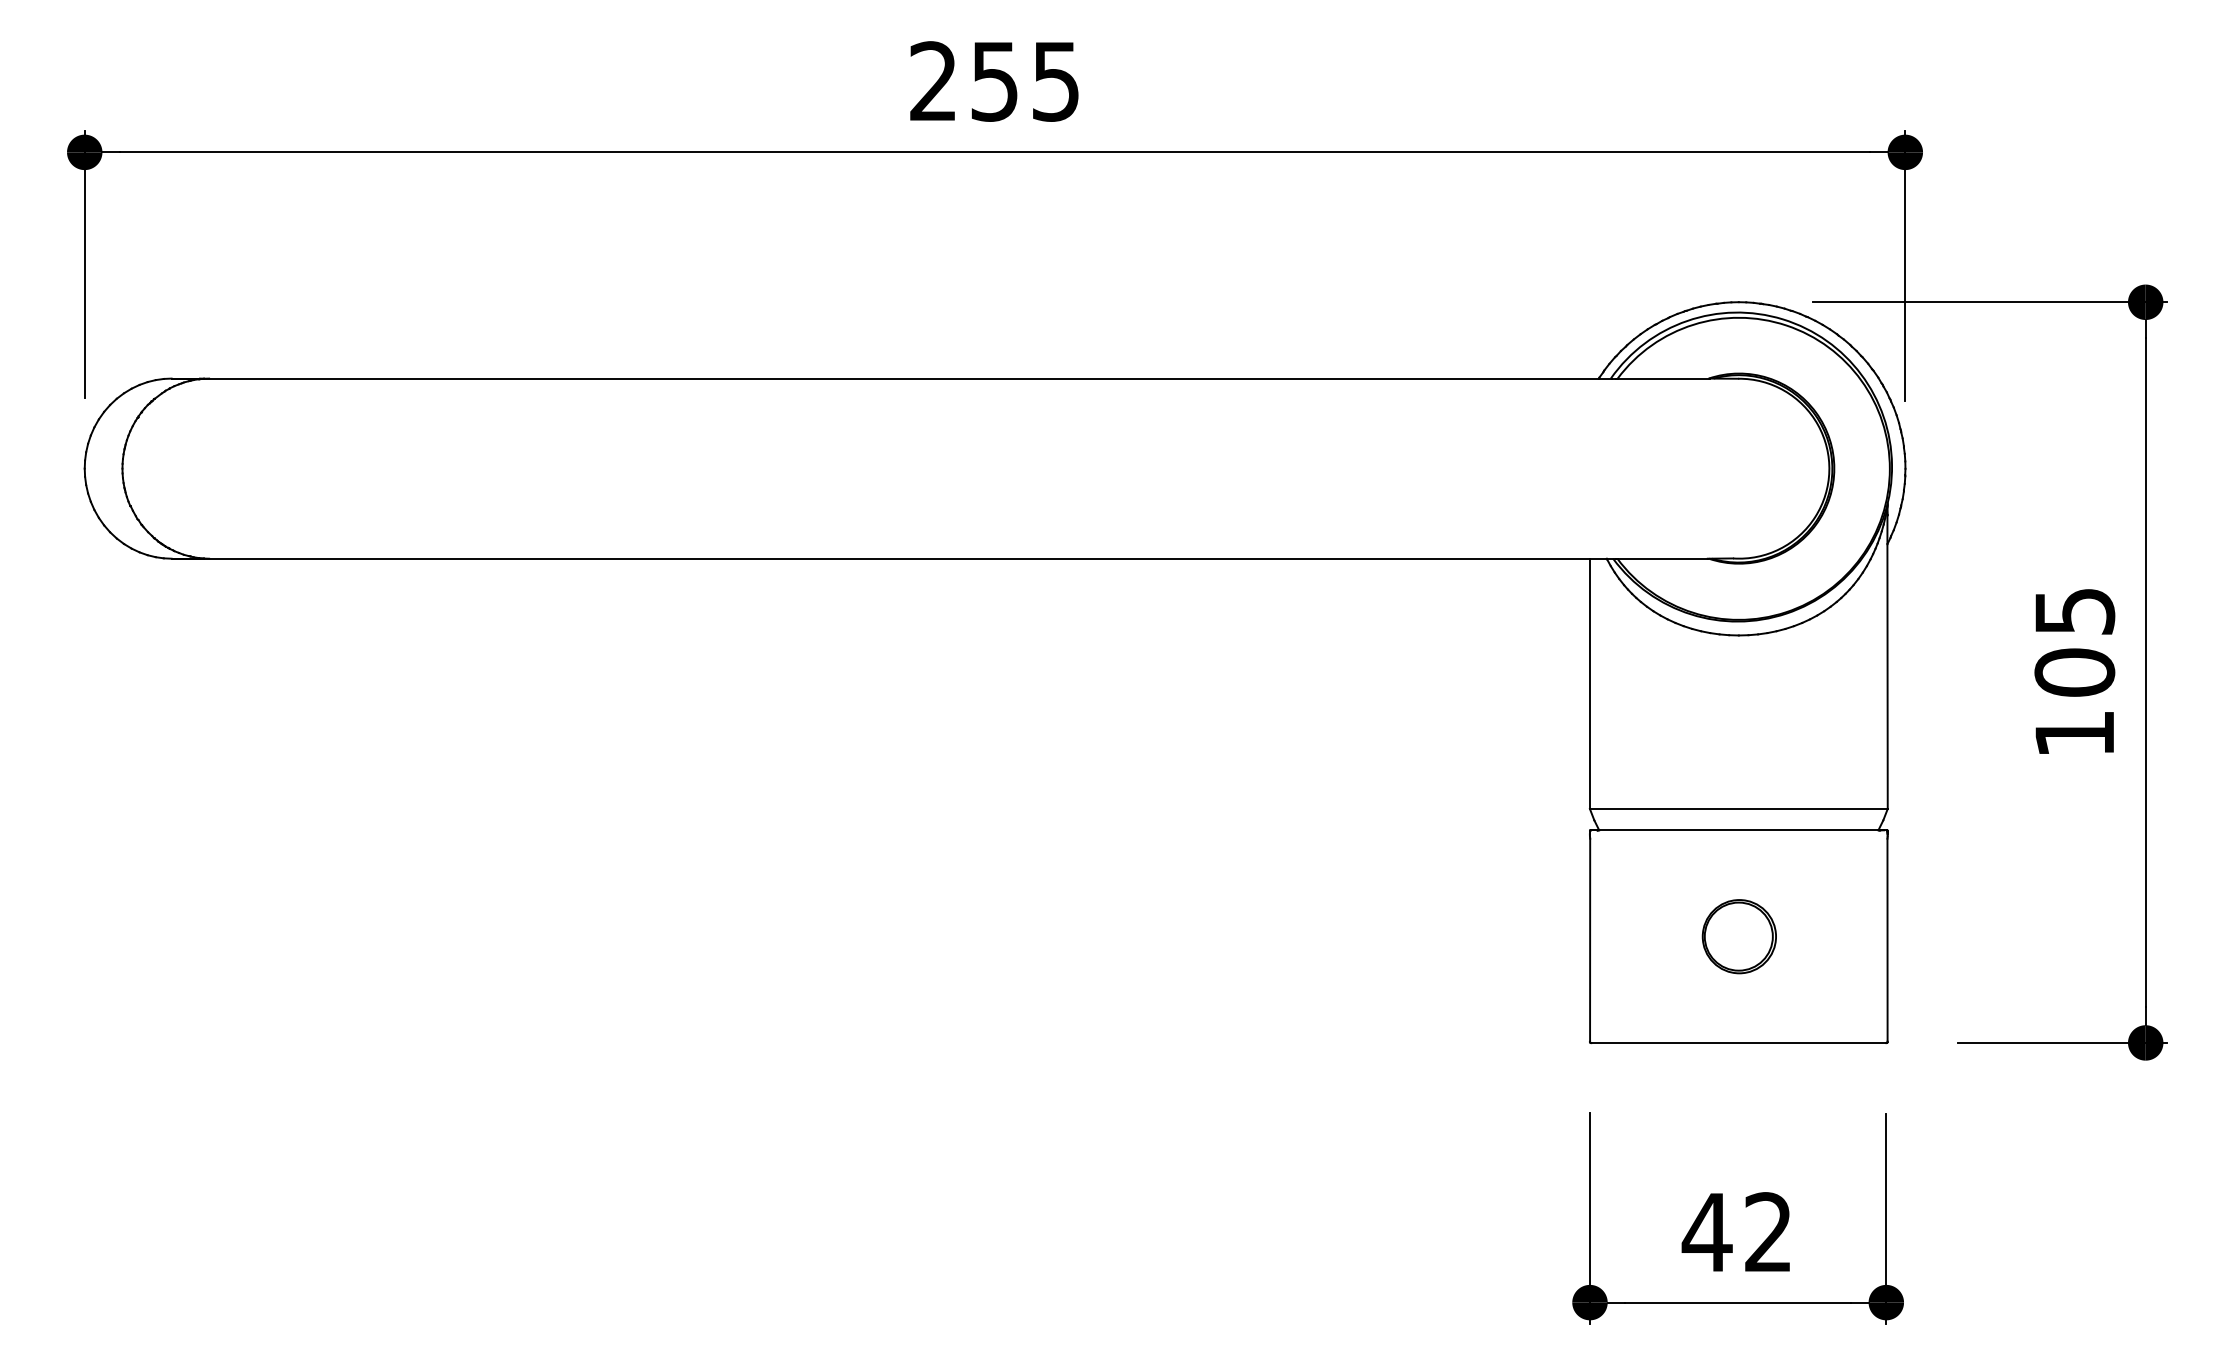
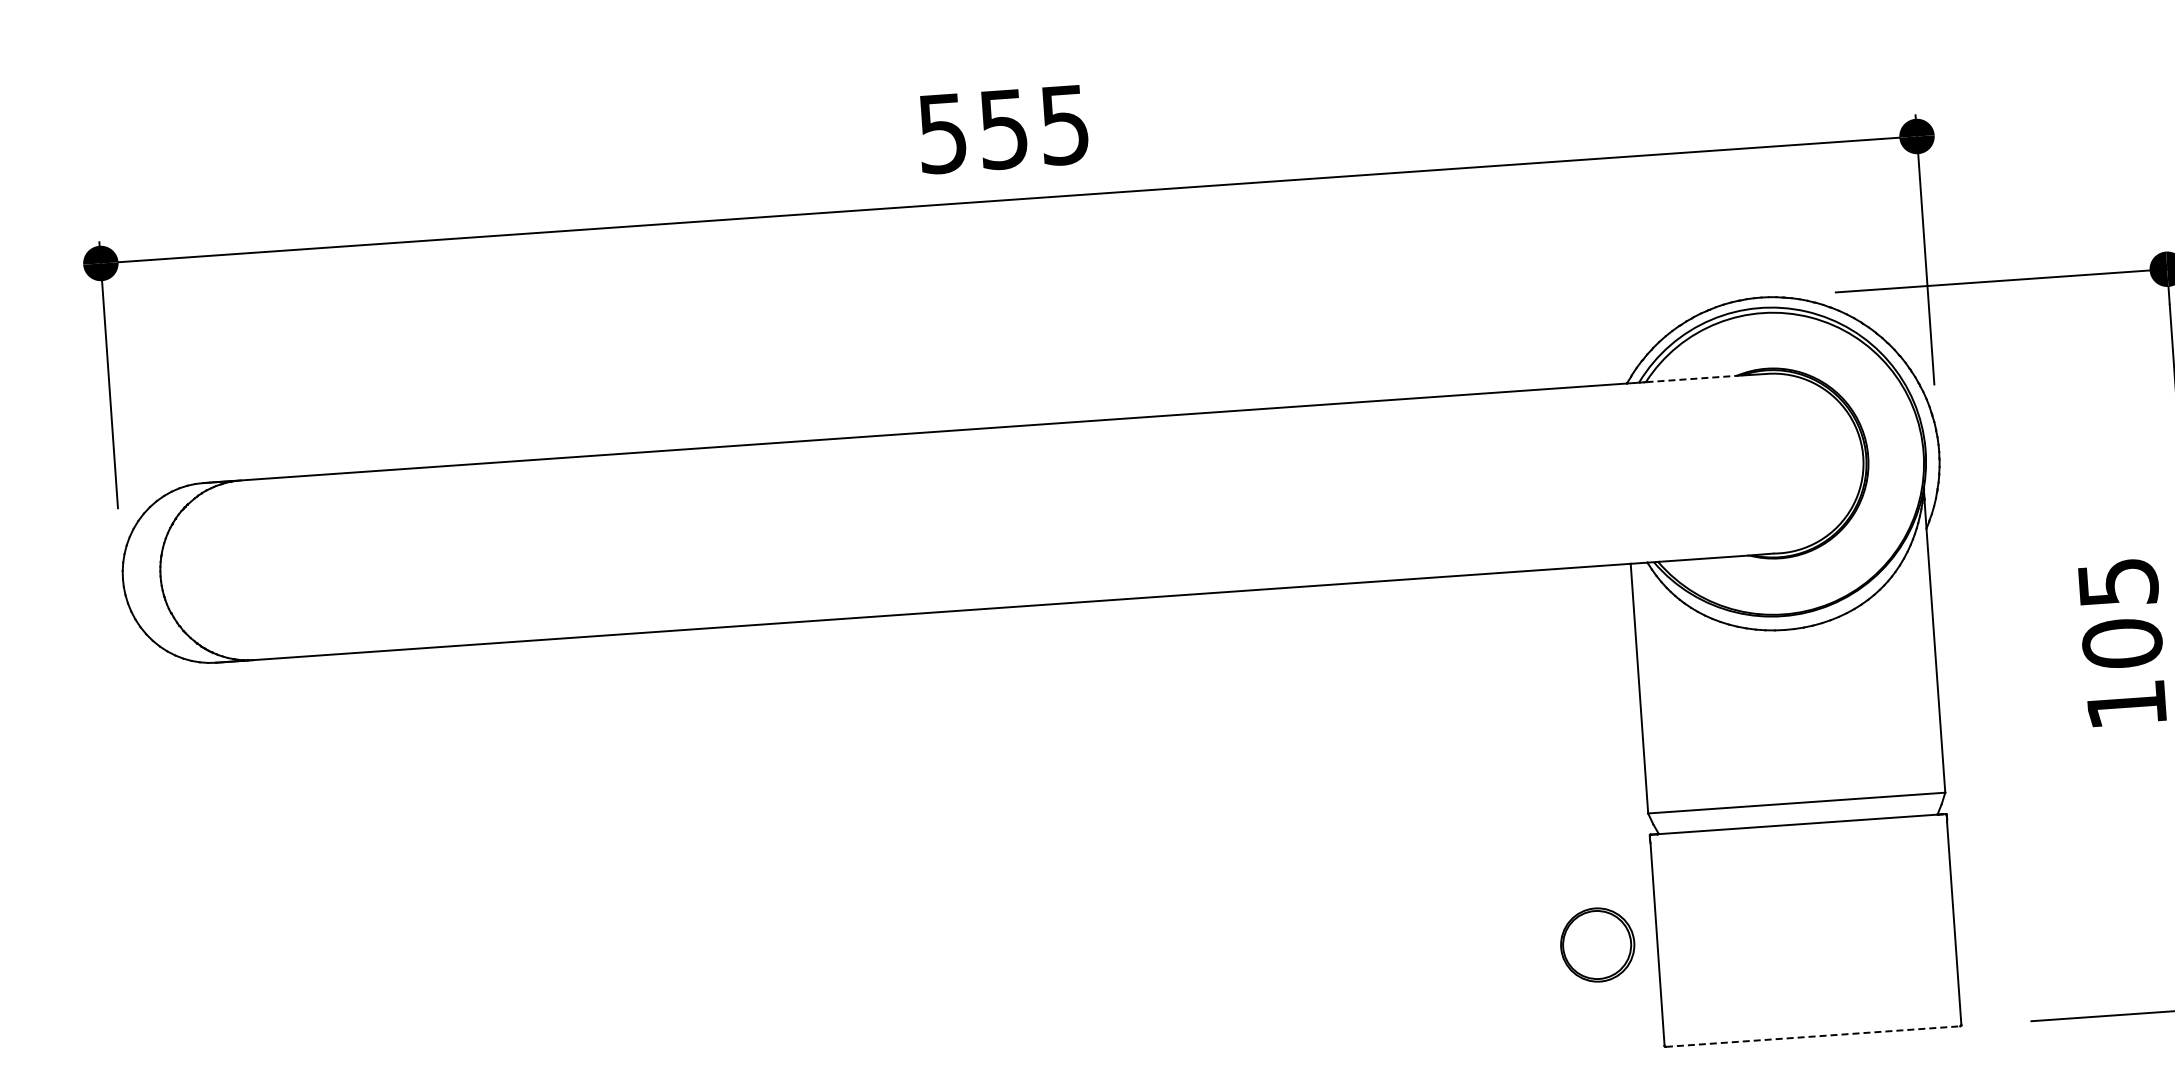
text: (932, 81) -> (941, 133), 255 -> 555
line: (1663, 378) -> (1691, 378), solid -> dashed
part: (1738, 936) -> (1596, 944), moved
line: (1739, 1043) -> (1813, 1036), solid -> dashed

